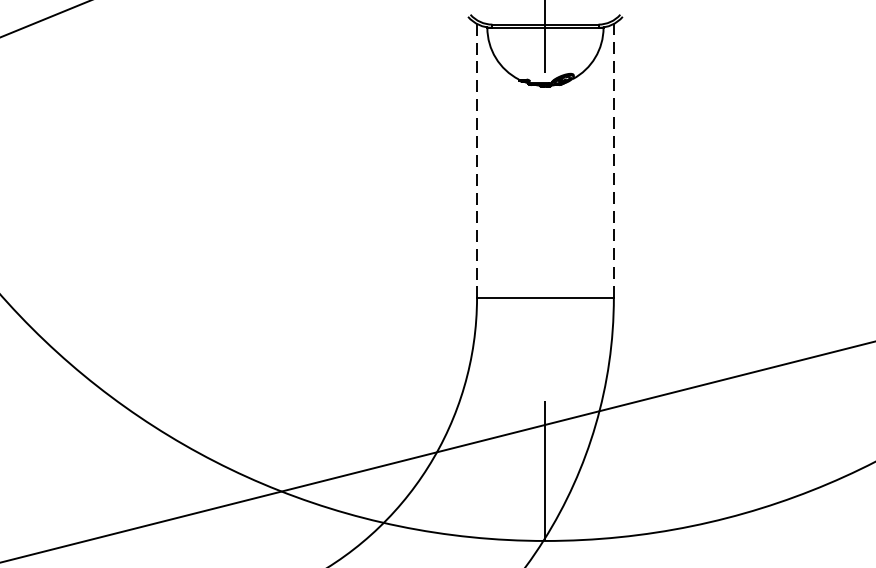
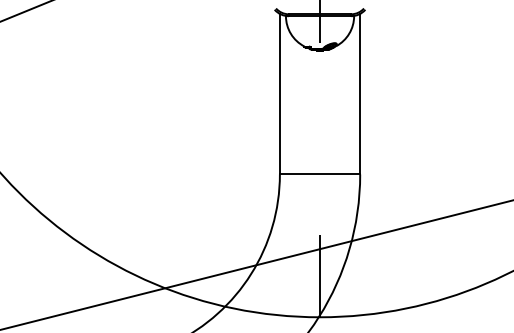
line: (614, 159) -> (360, 93), dashed -> solid
line: (476, 161) -> (279, 94), dashed -> solid

